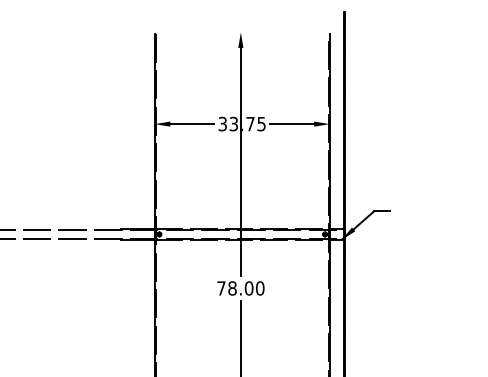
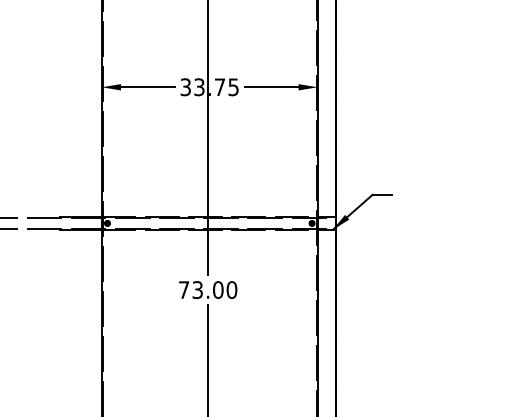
text: (232, 288) -> (197, 290), 78.00 -> 73.00

